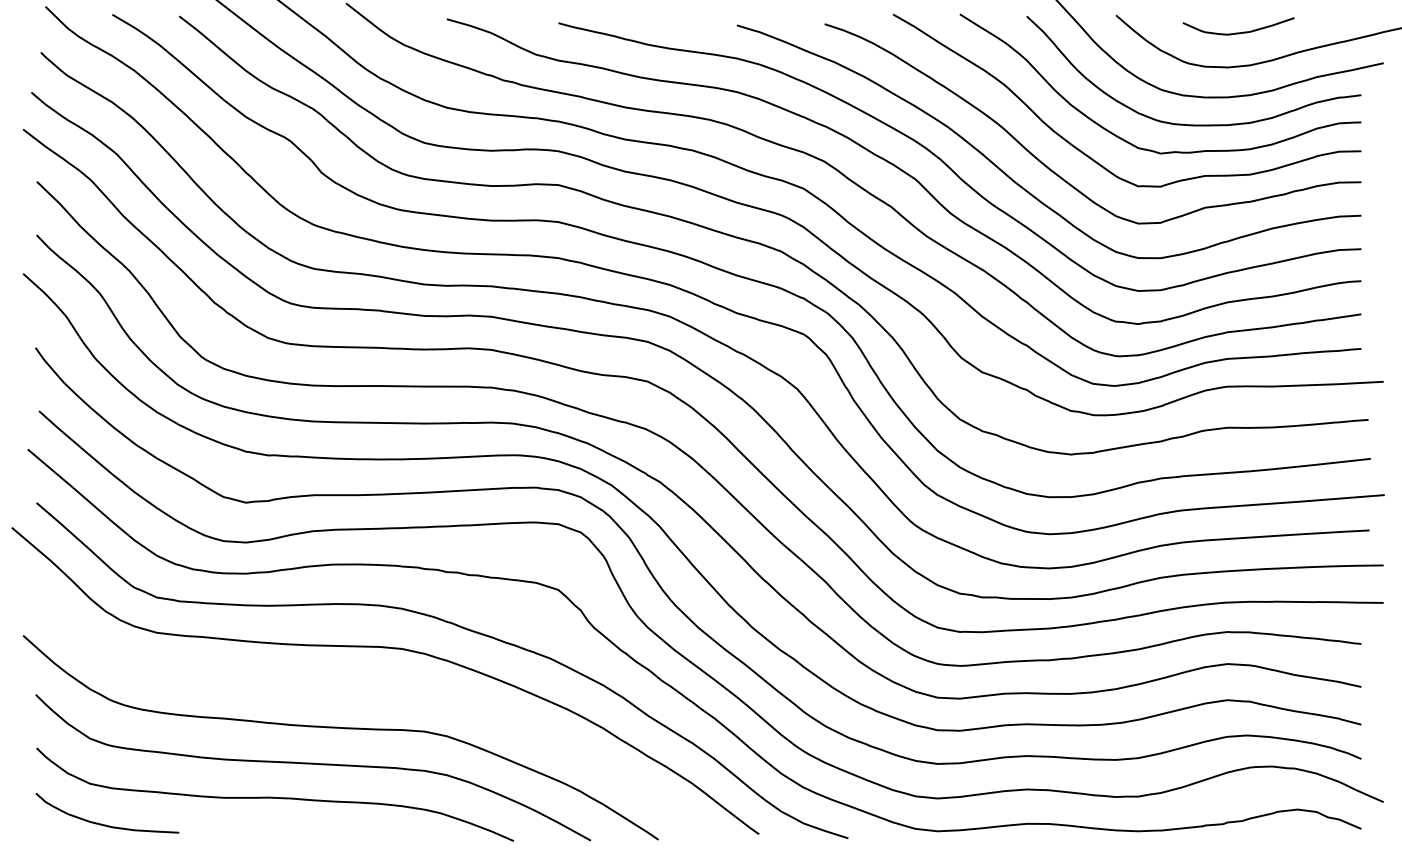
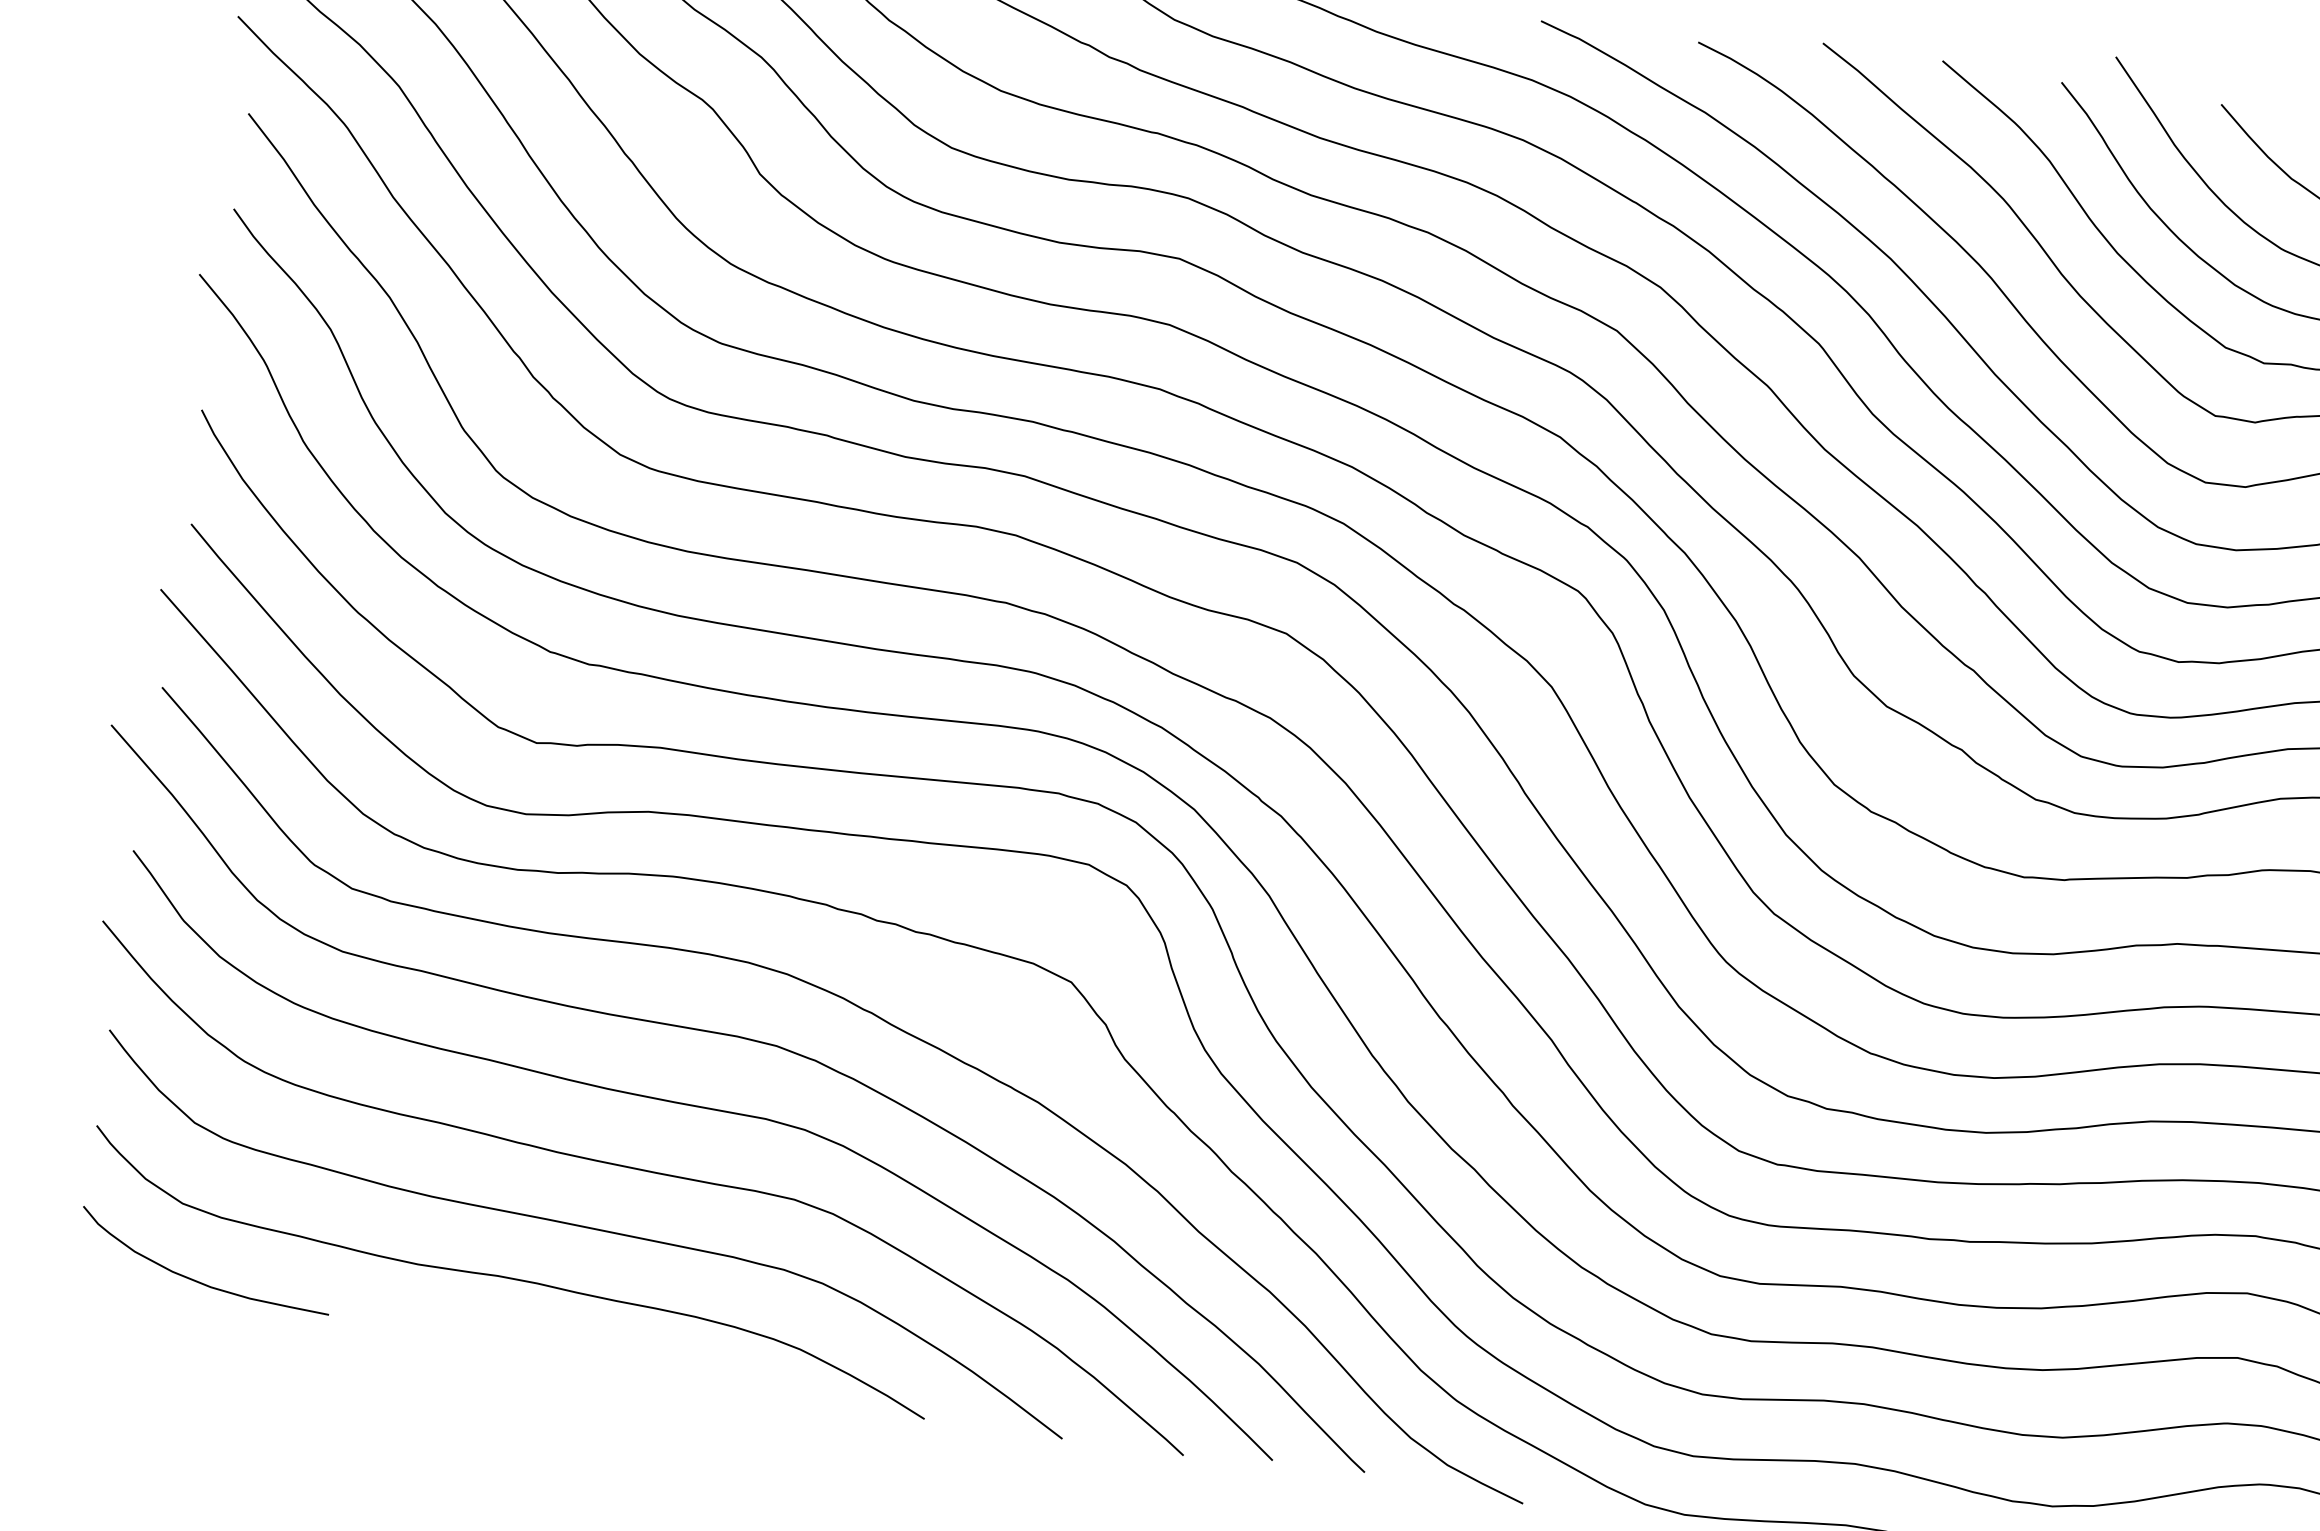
curve: (370, 689) -> (708, 1109), added

